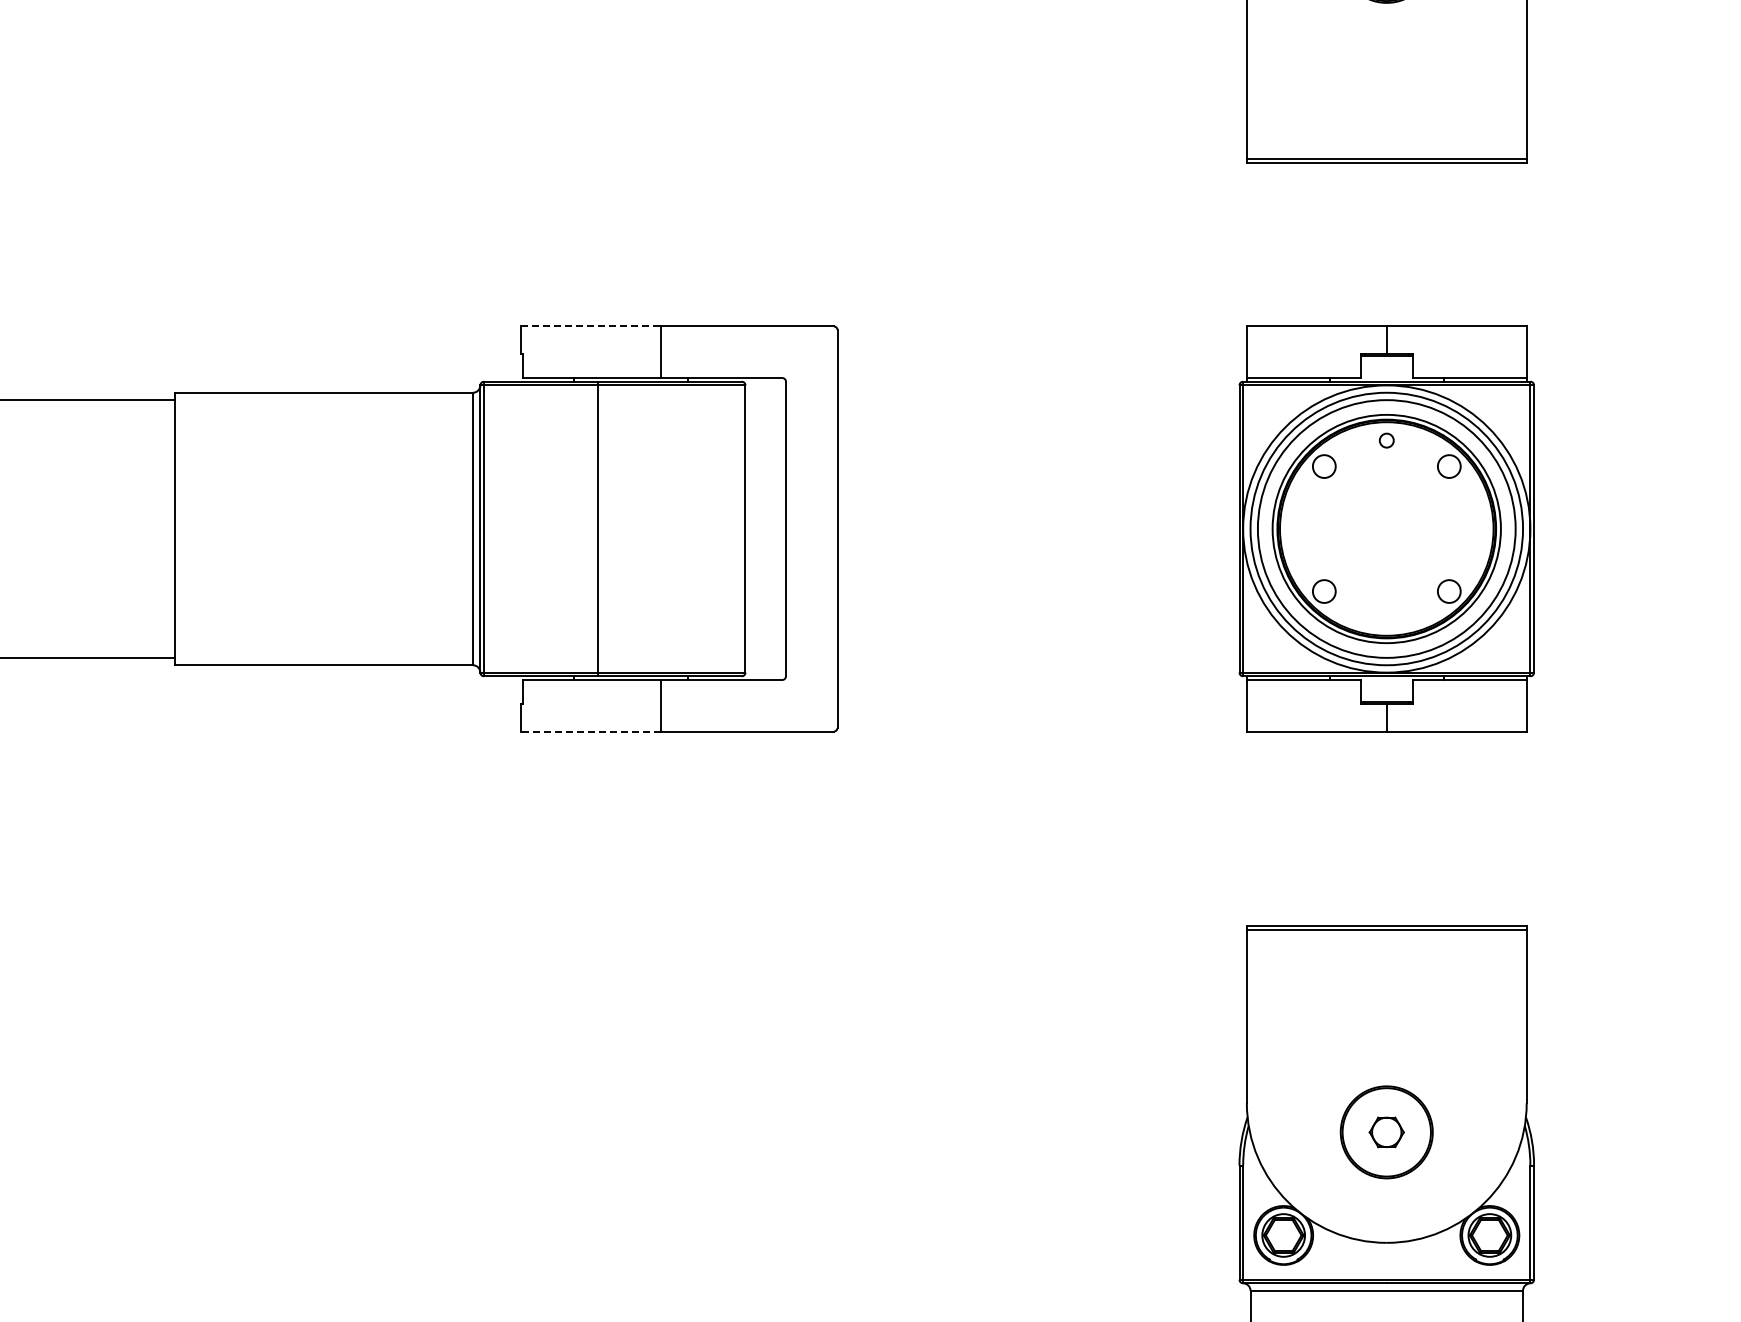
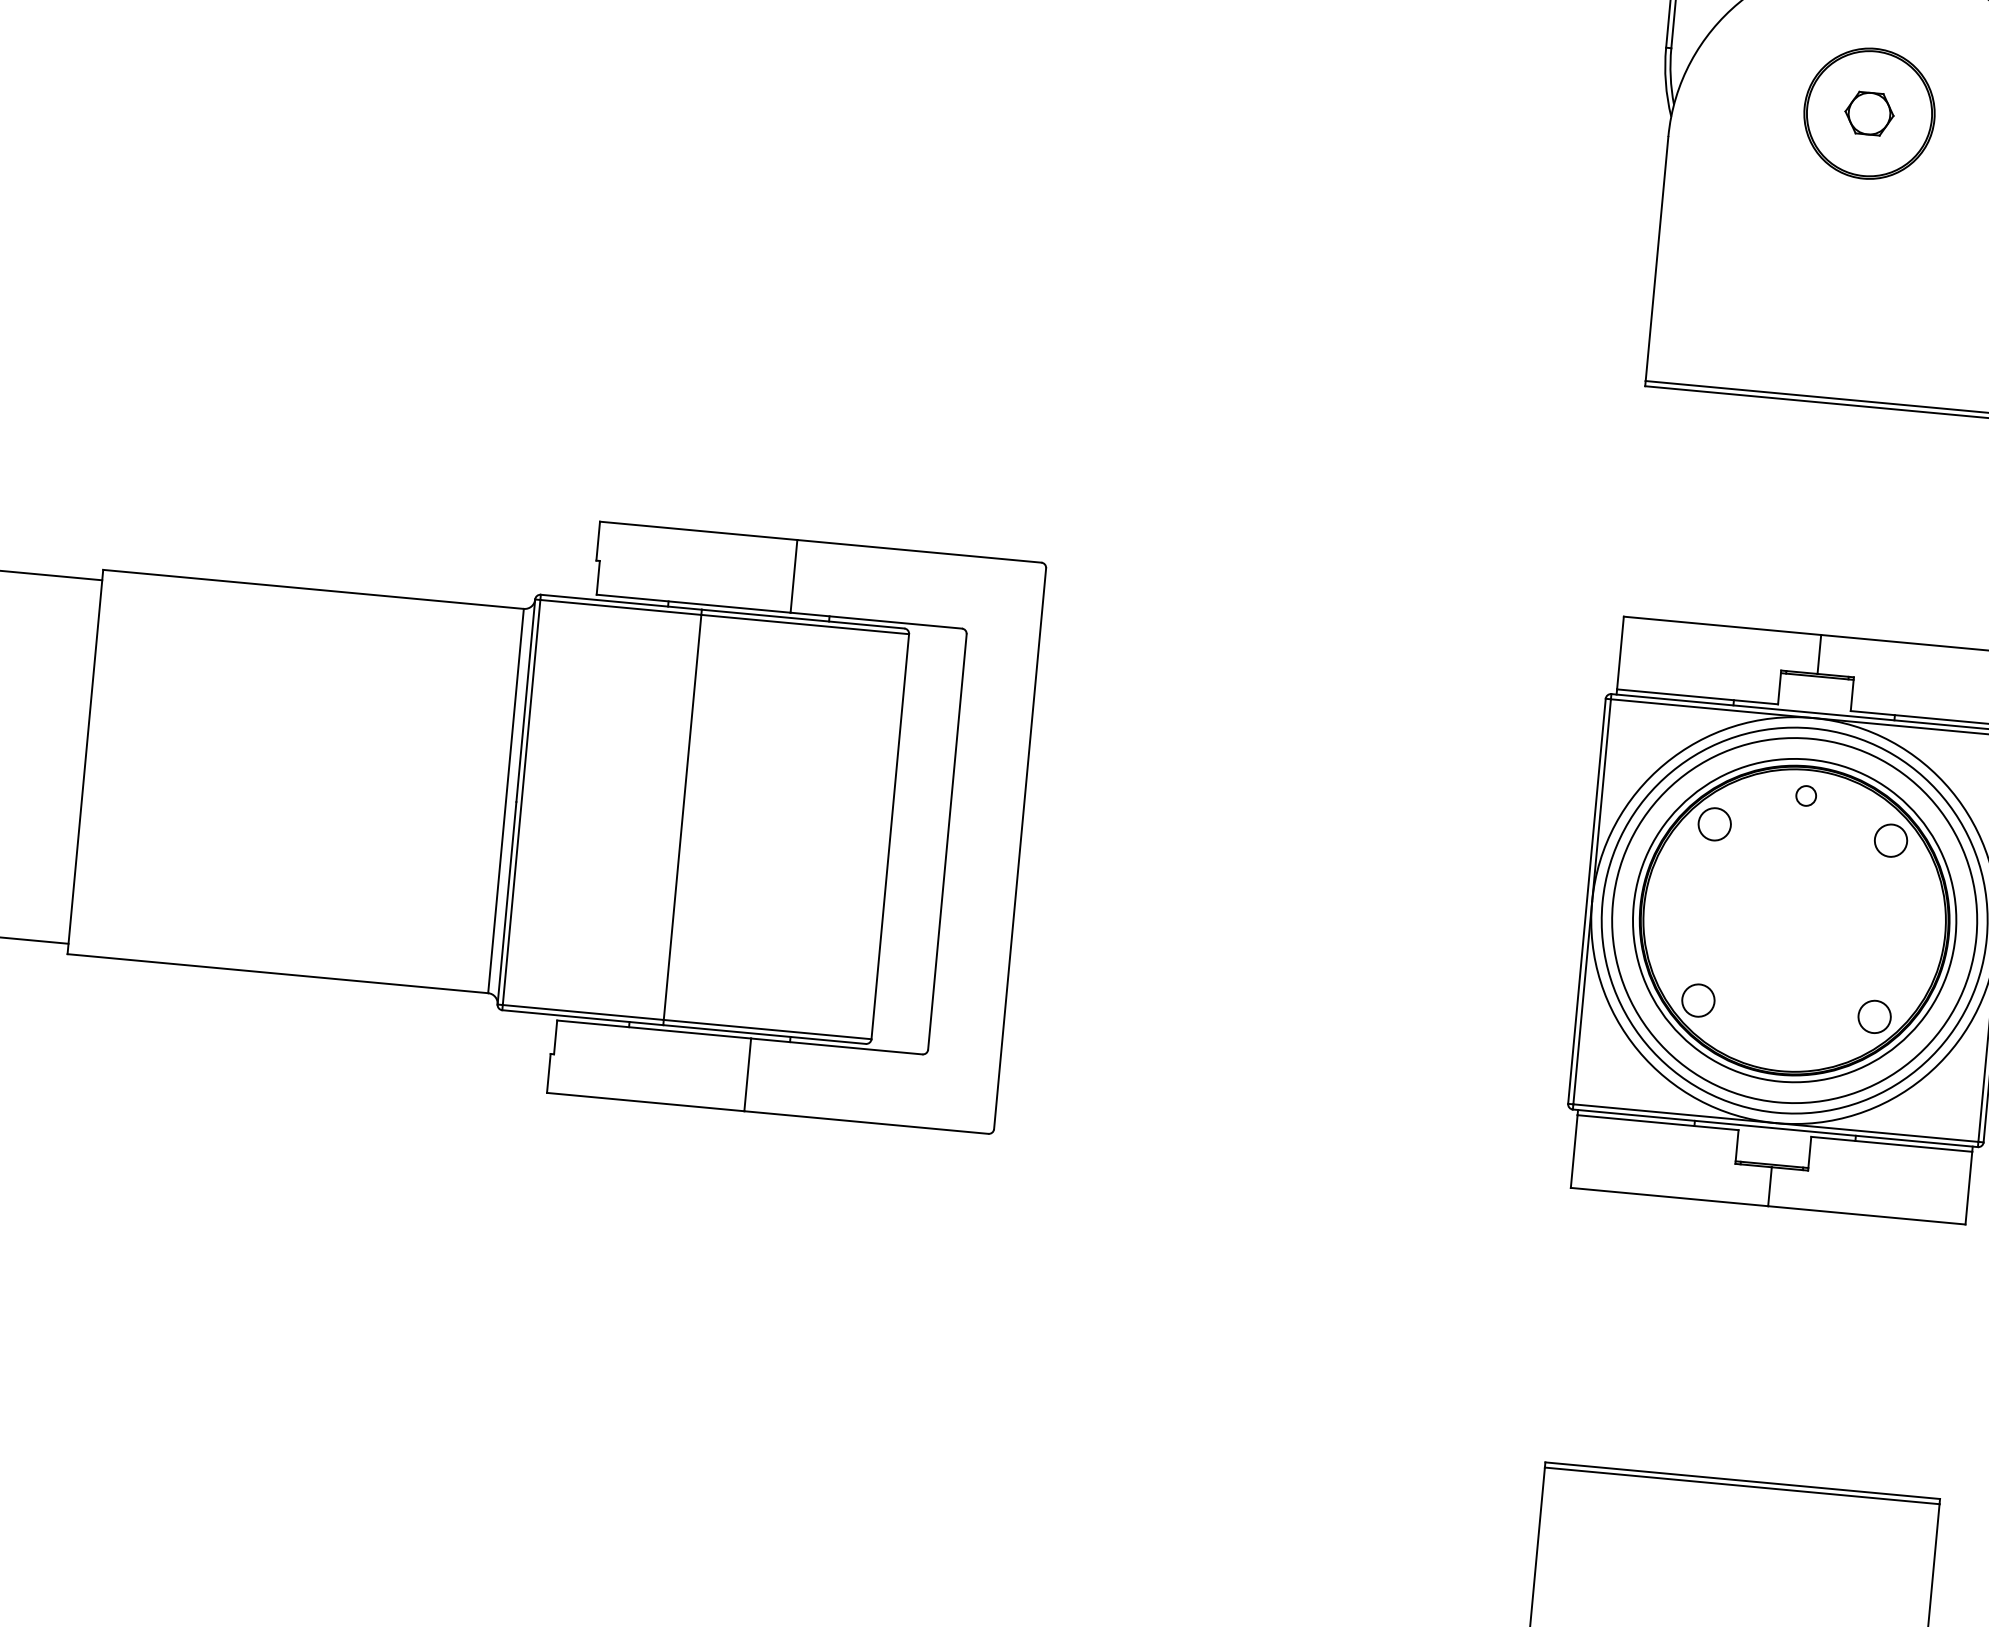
line: (590, 326) -> (698, 530), dashed -> solid
line: (590, 731) -> (645, 1101), dashed -> solid

